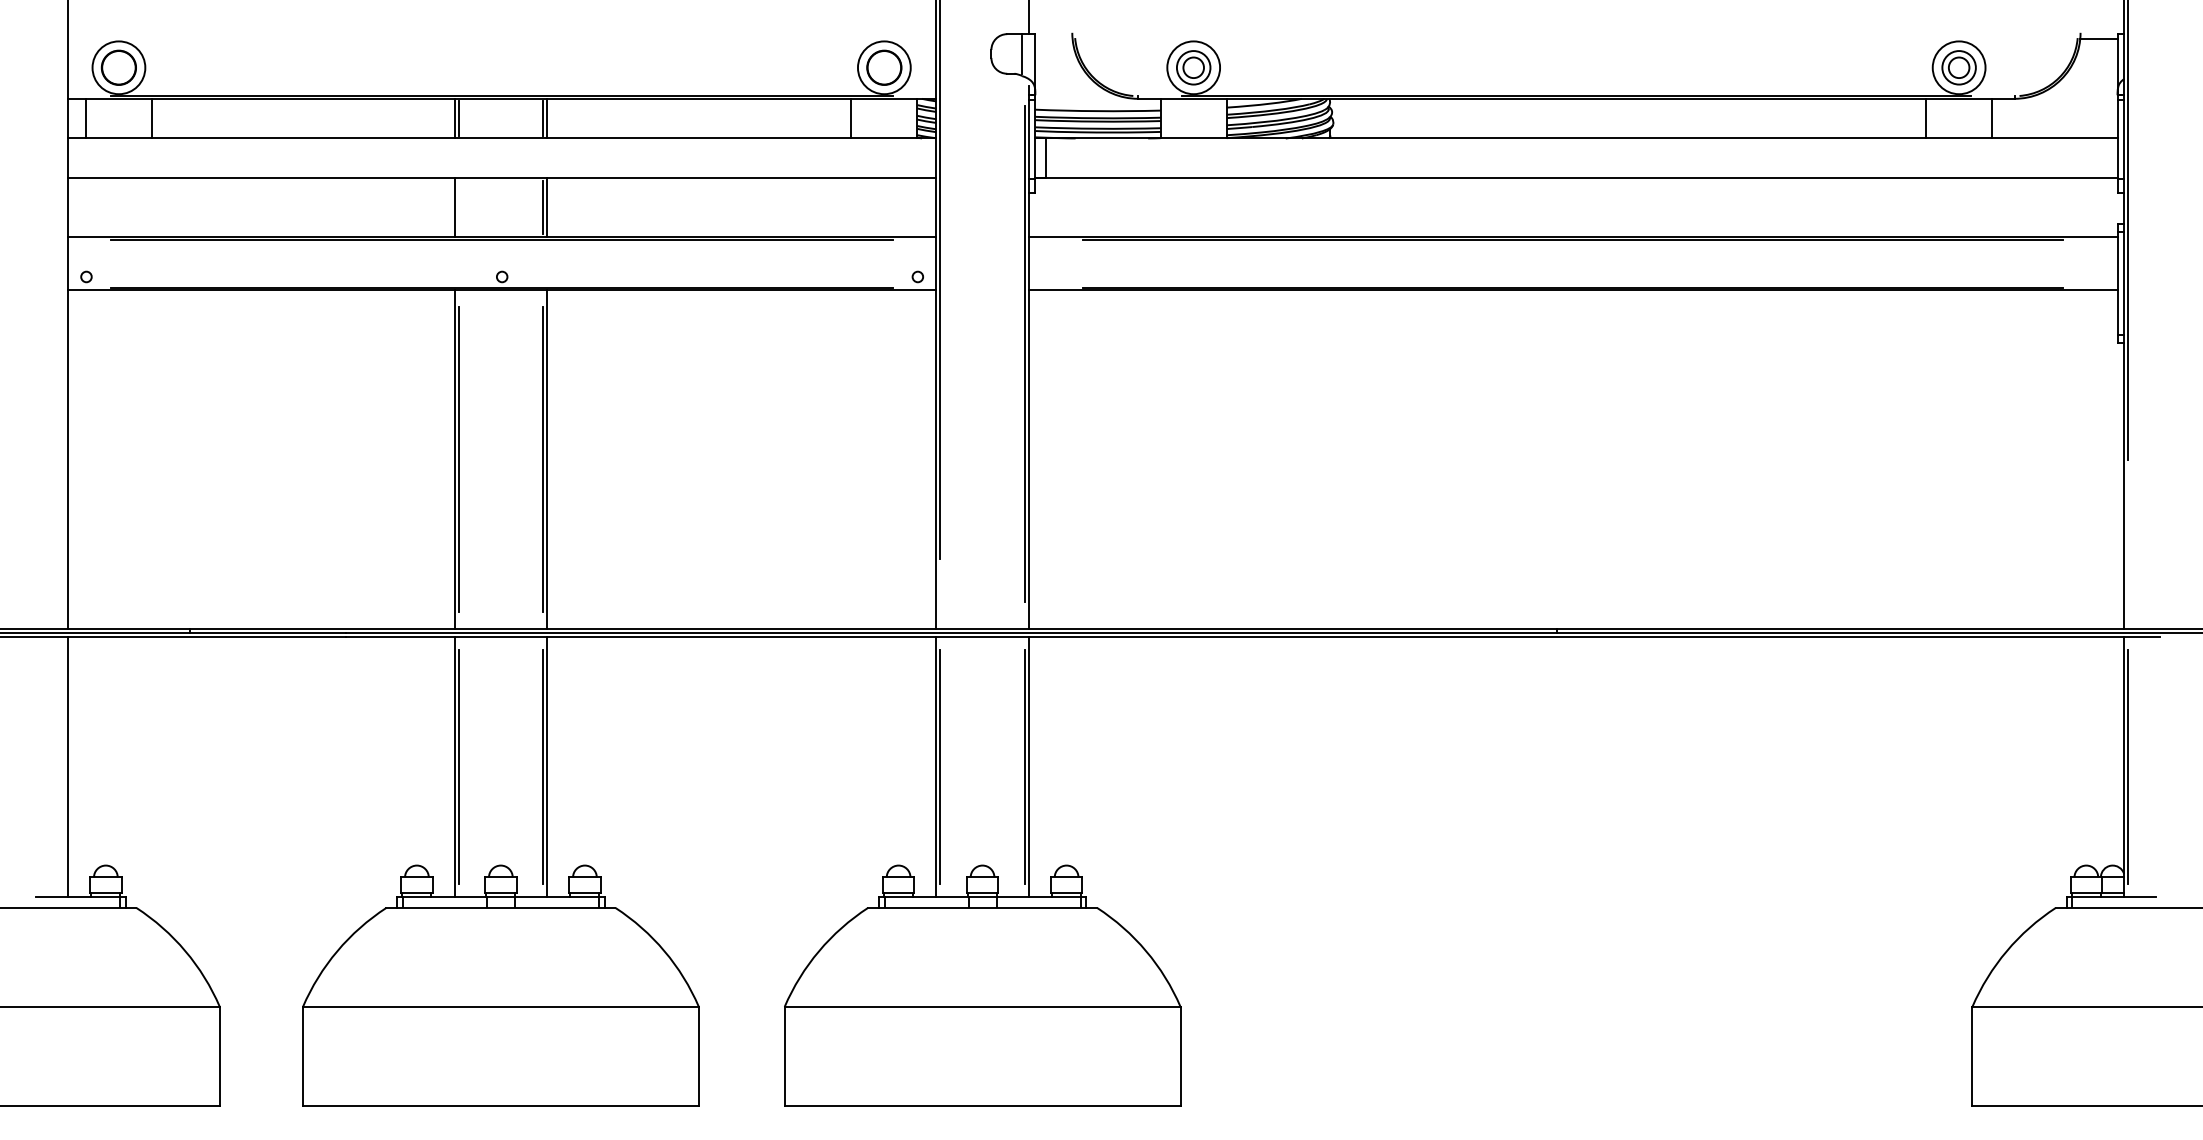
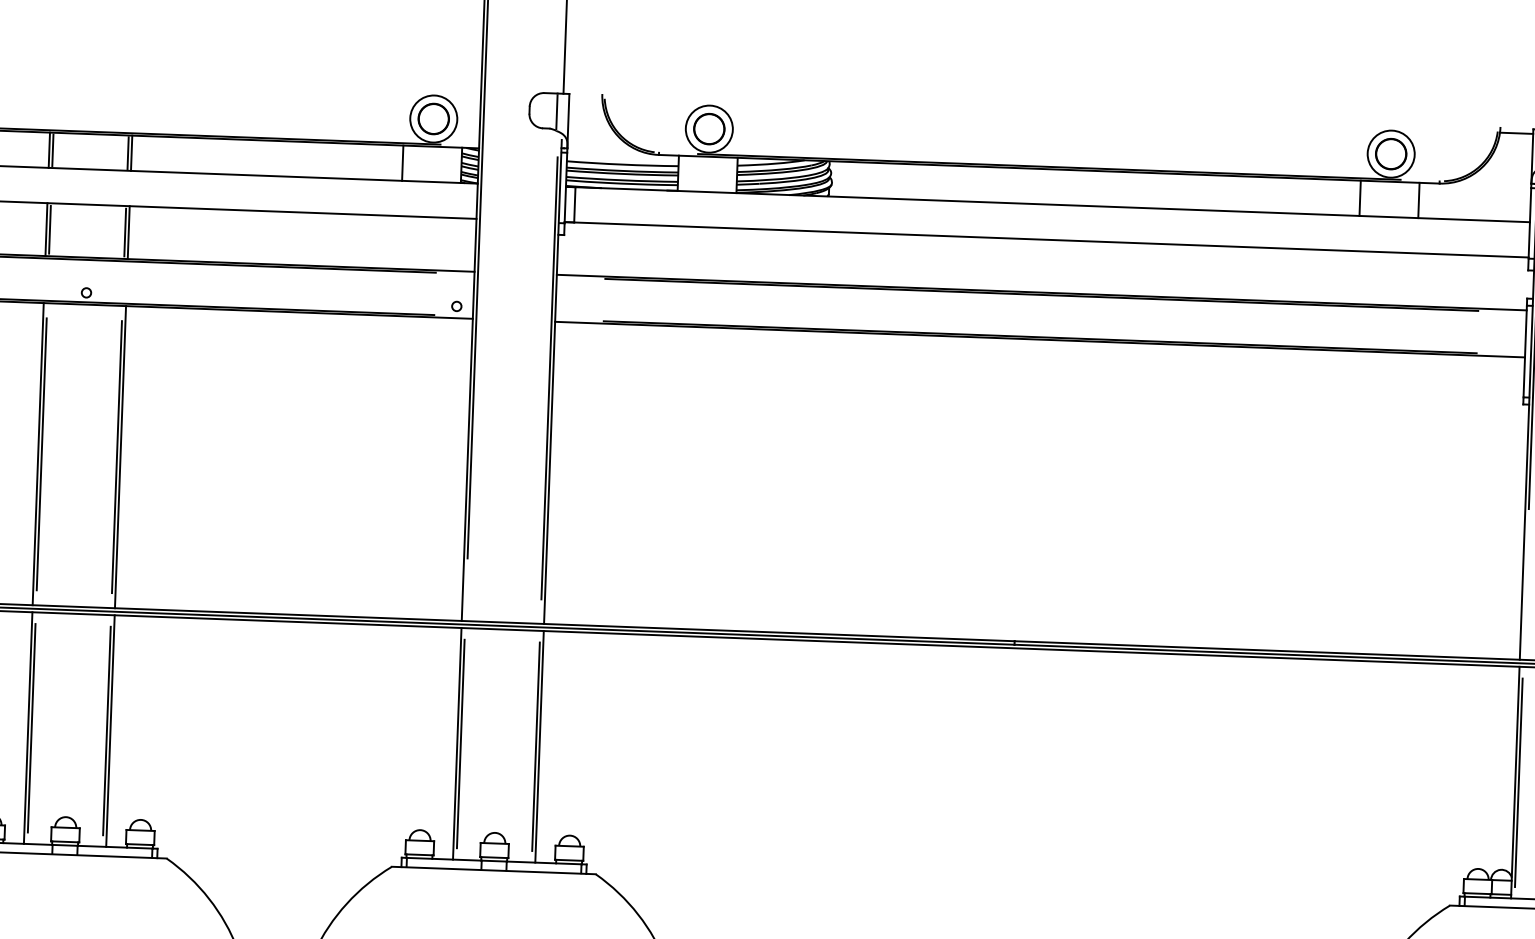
circle: (1193, 67) -> (709, 128), size x1.67
circle: (1958, 67) -> (1390, 153), size x1.67
line: (458, 207) -> (49, 229), added

